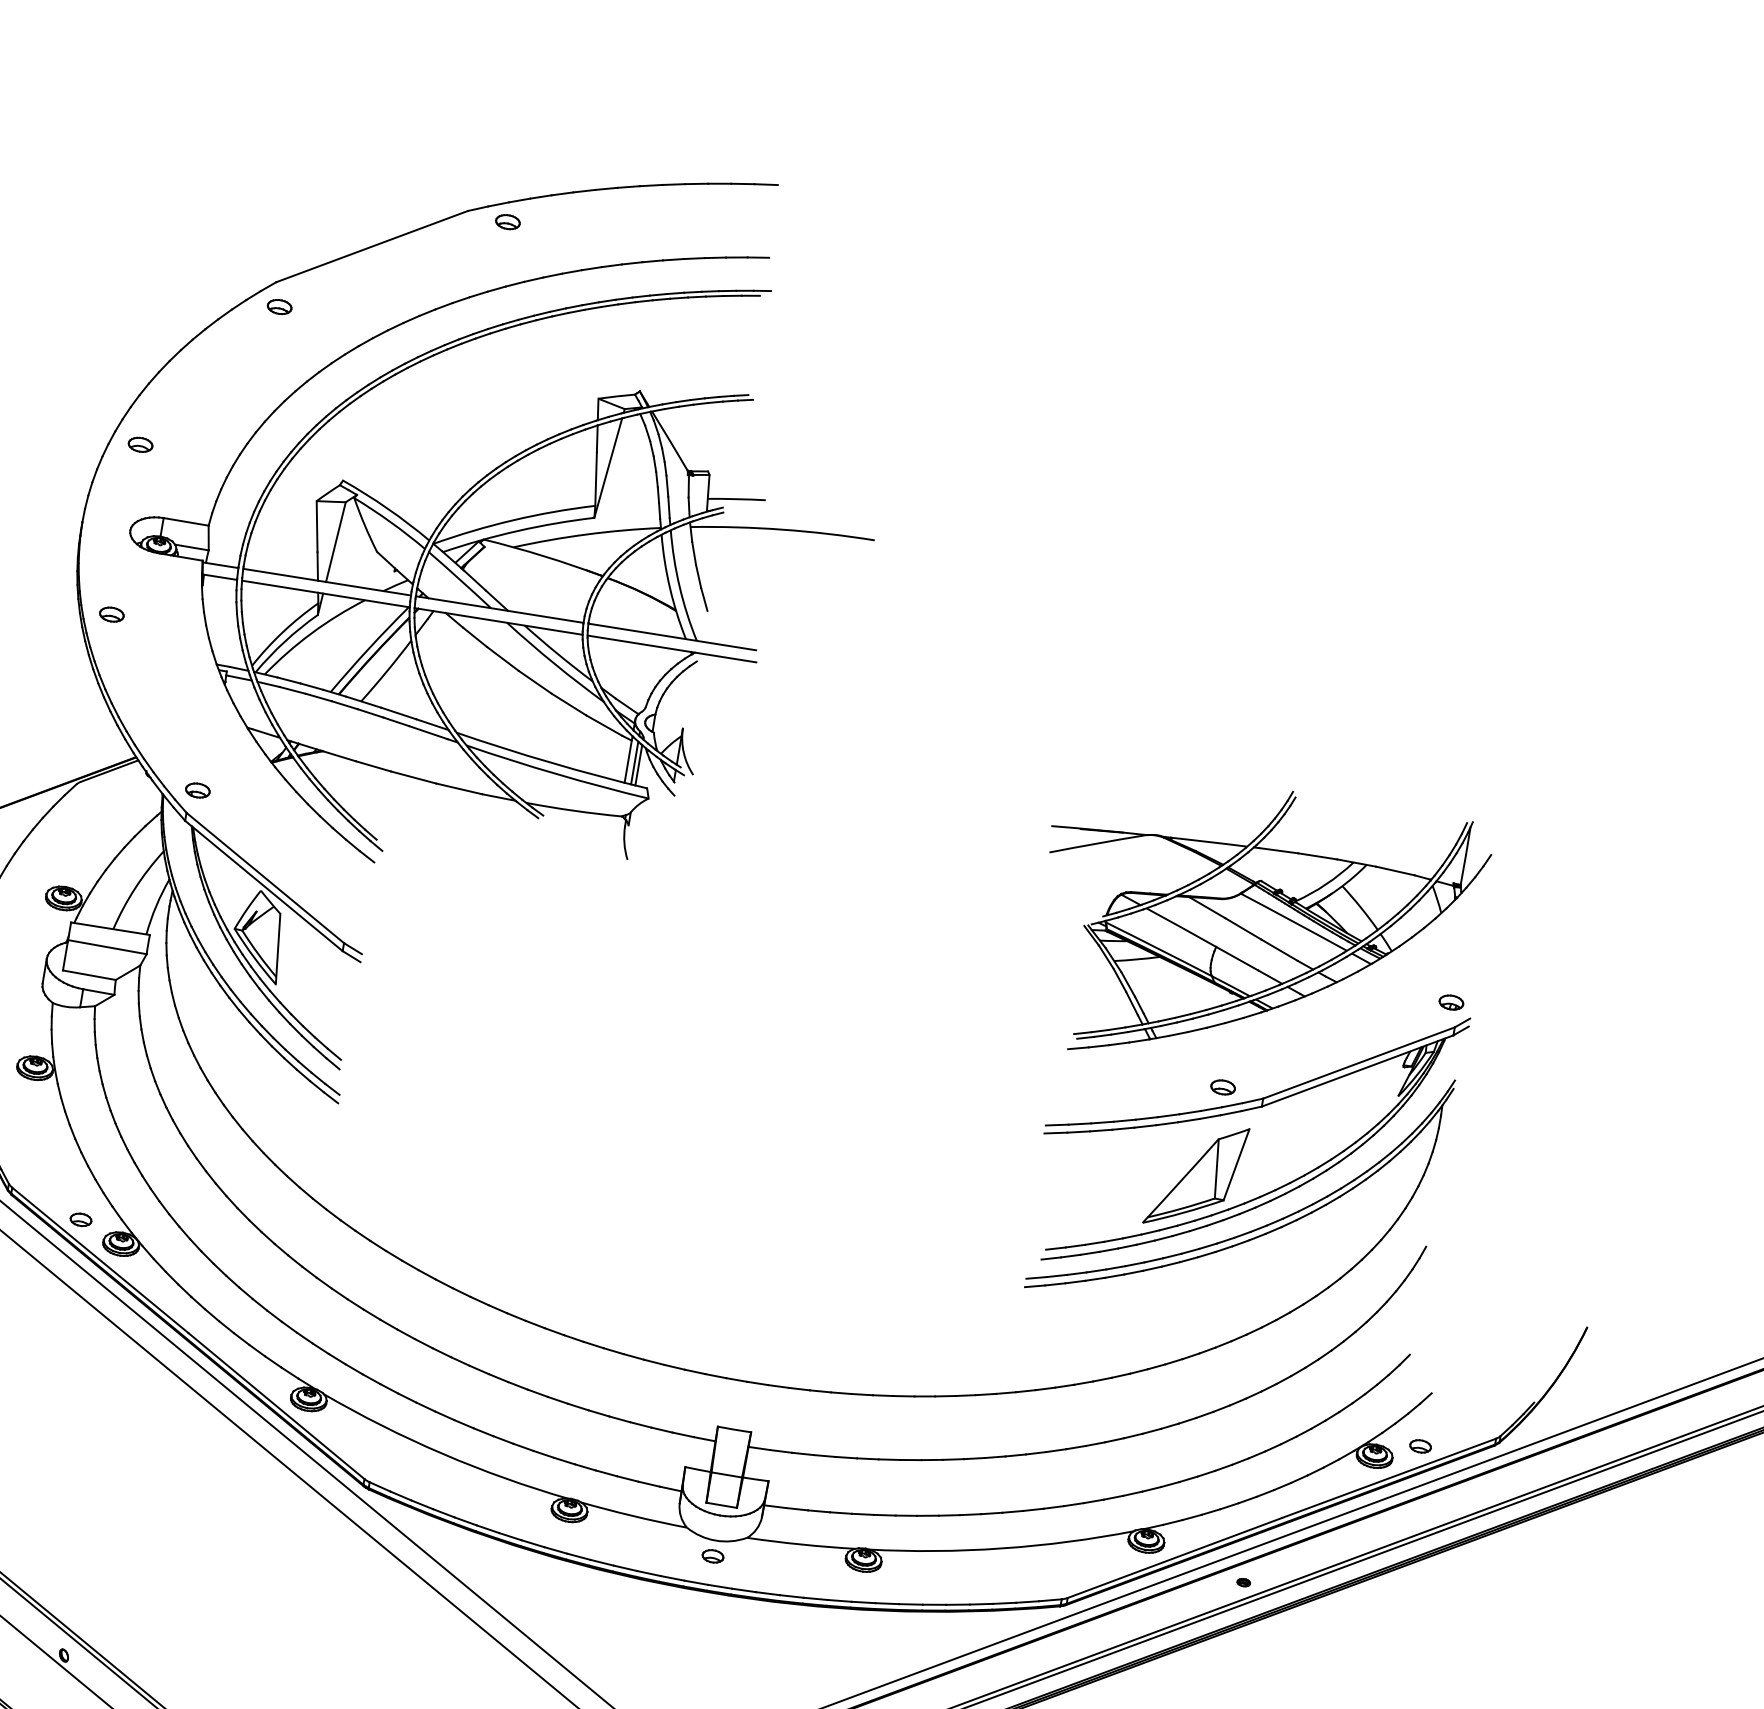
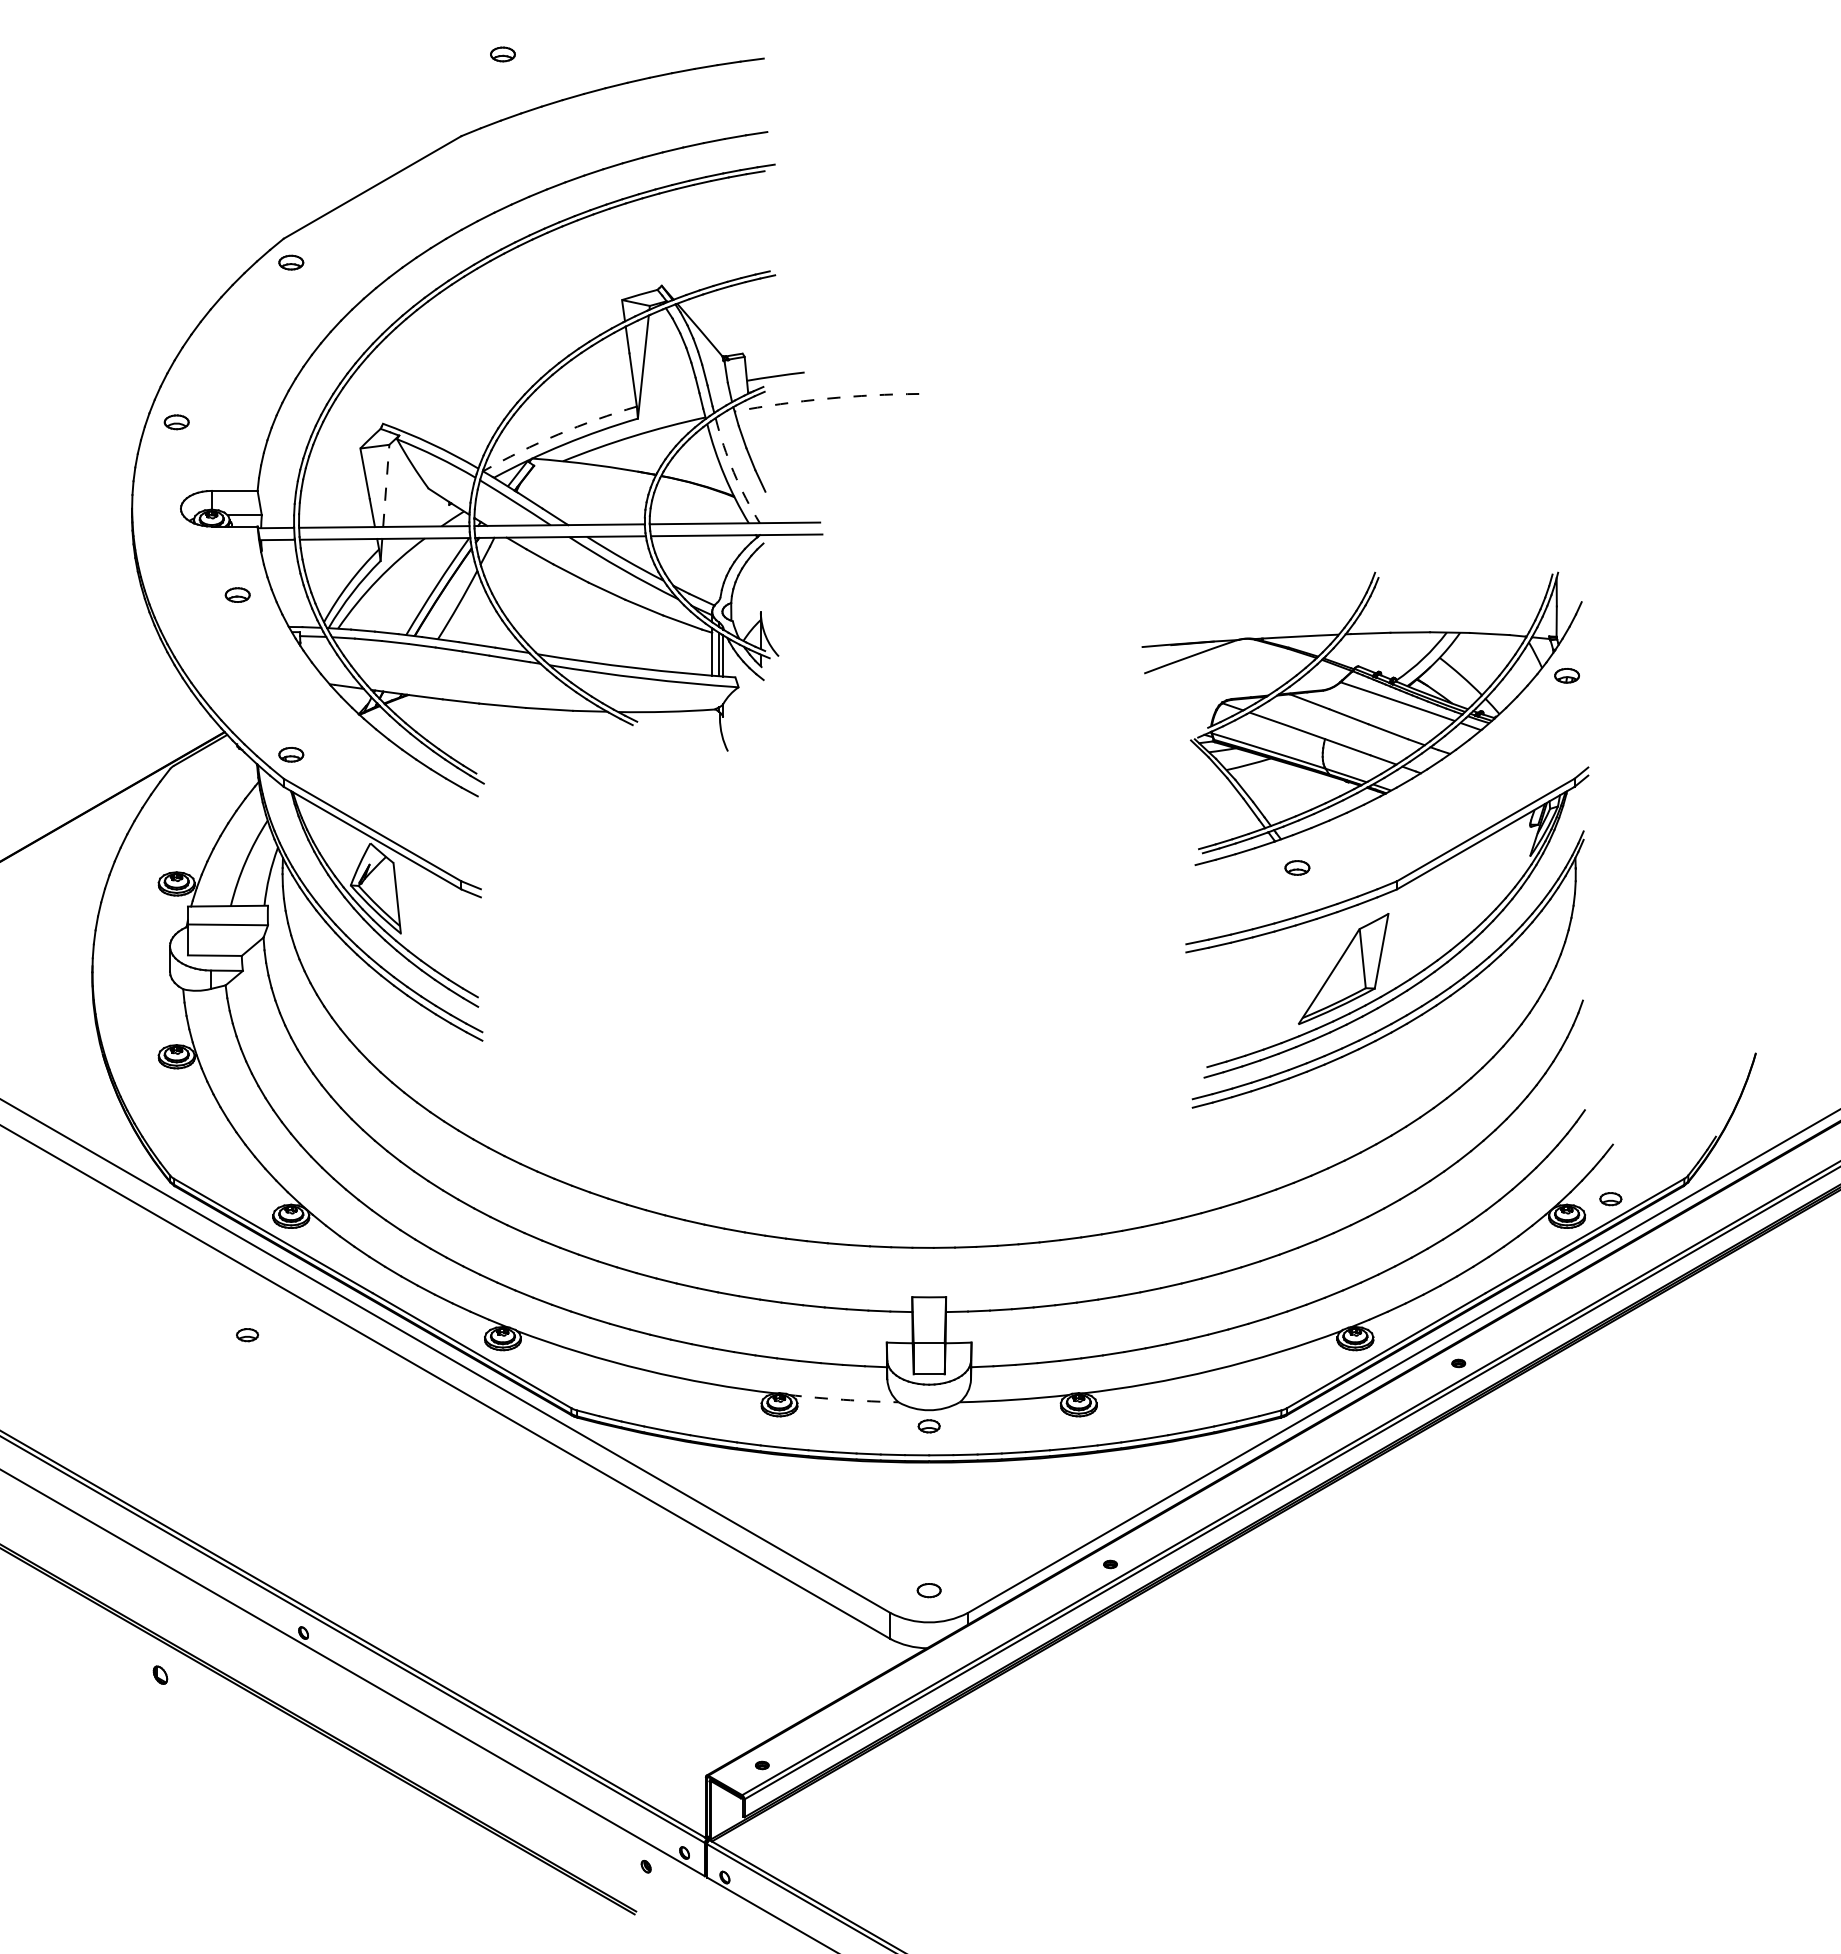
part: (507, 222) -> (502, 54), moved
arc: (513, 520) -> (558, 434), solid -> dashed
arc: (782, 529) -> (826, 398), solid -> dashed
line: (336, 541) -> (386, 485), solid -> dashed
arc: (679, 586) -> (733, 472), solid -> dashed
part: (111, 613) -> (237, 594), moved
part: (1450, 1002) -> (1566, 675), moved
part: (1223, 1087) -> (1297, 867), moved
part: (80, 1220) -> (247, 1335), moved
arc: (633, 1515) -> (843, 1399), solid -> dashed

